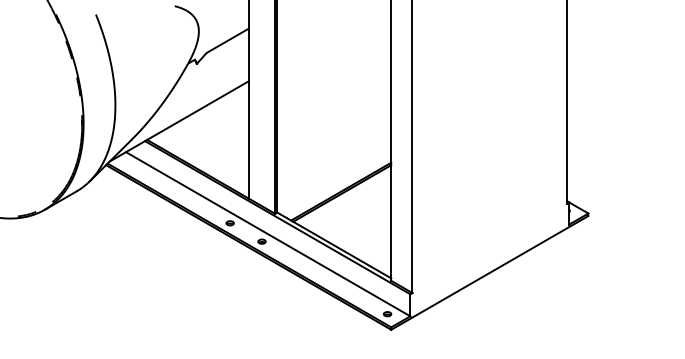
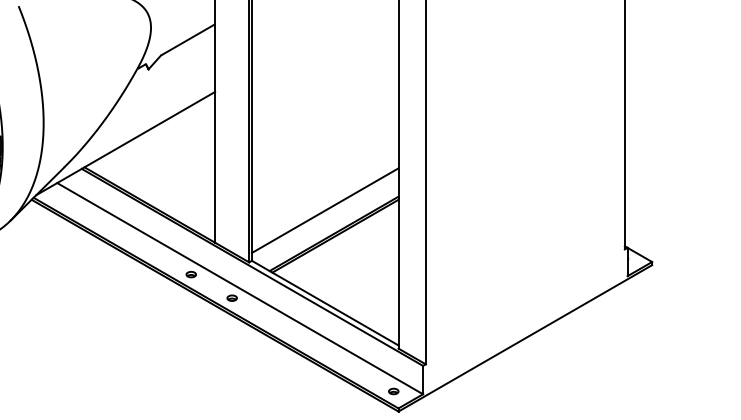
line: (334, 173) -> (325, 210), added

